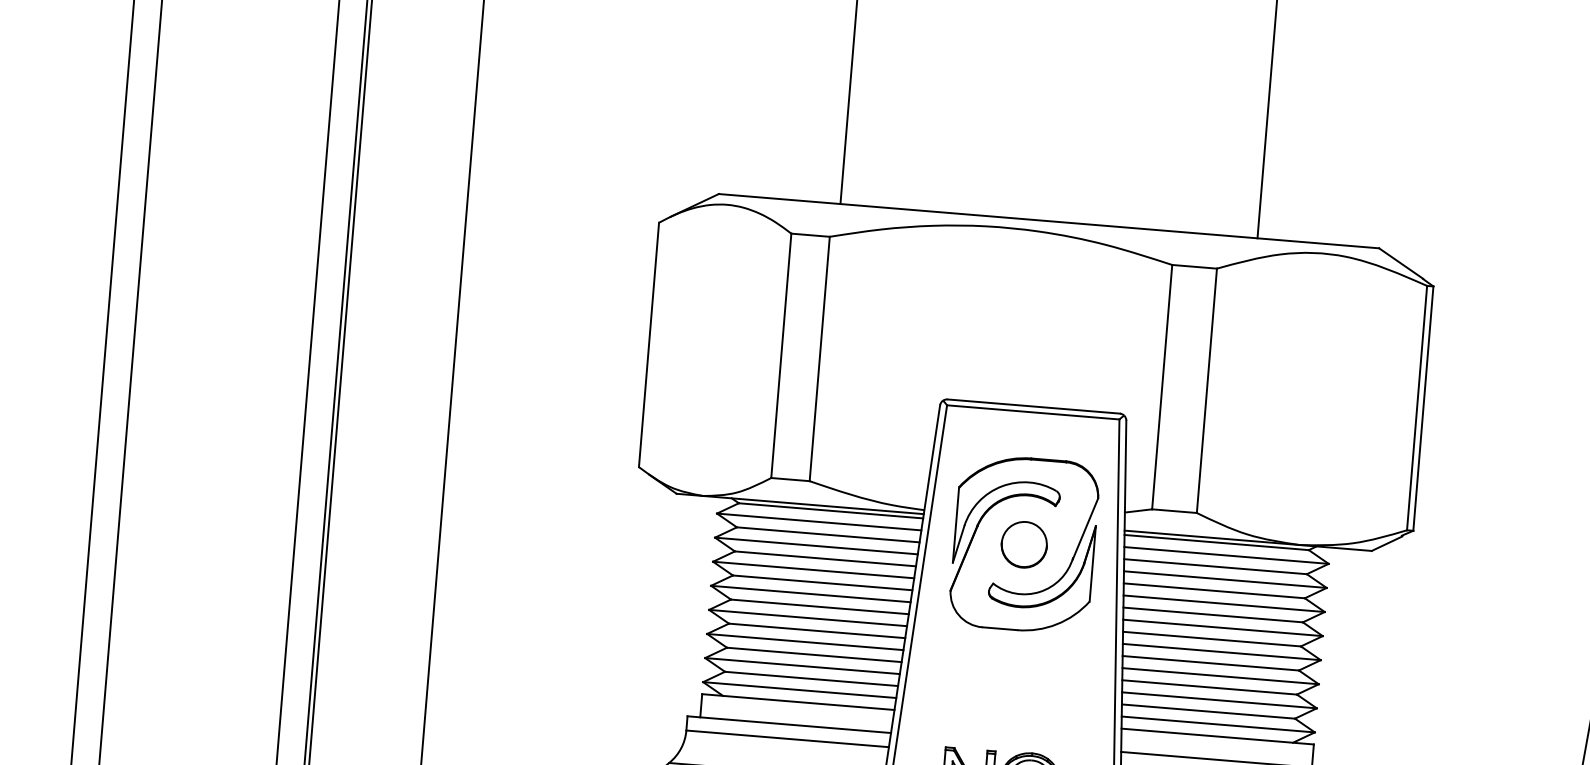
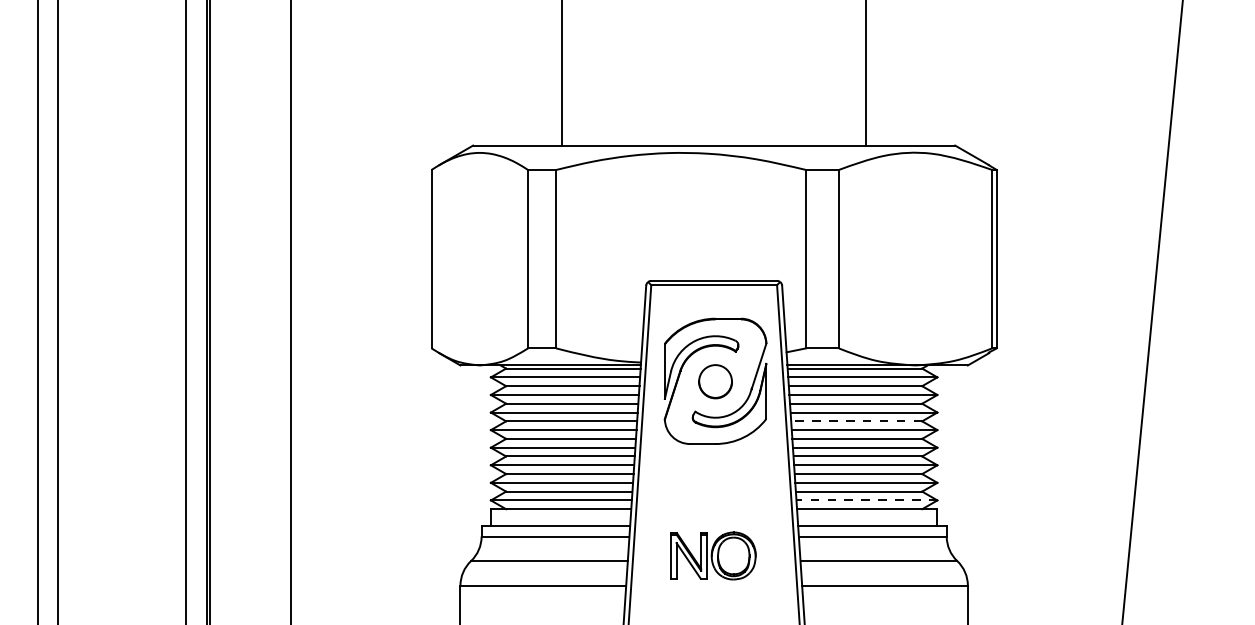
line: (1212, 615) -> (856, 421), solid -> dashed
line: (1217, 724) -> (866, 500), solid -> dashed

